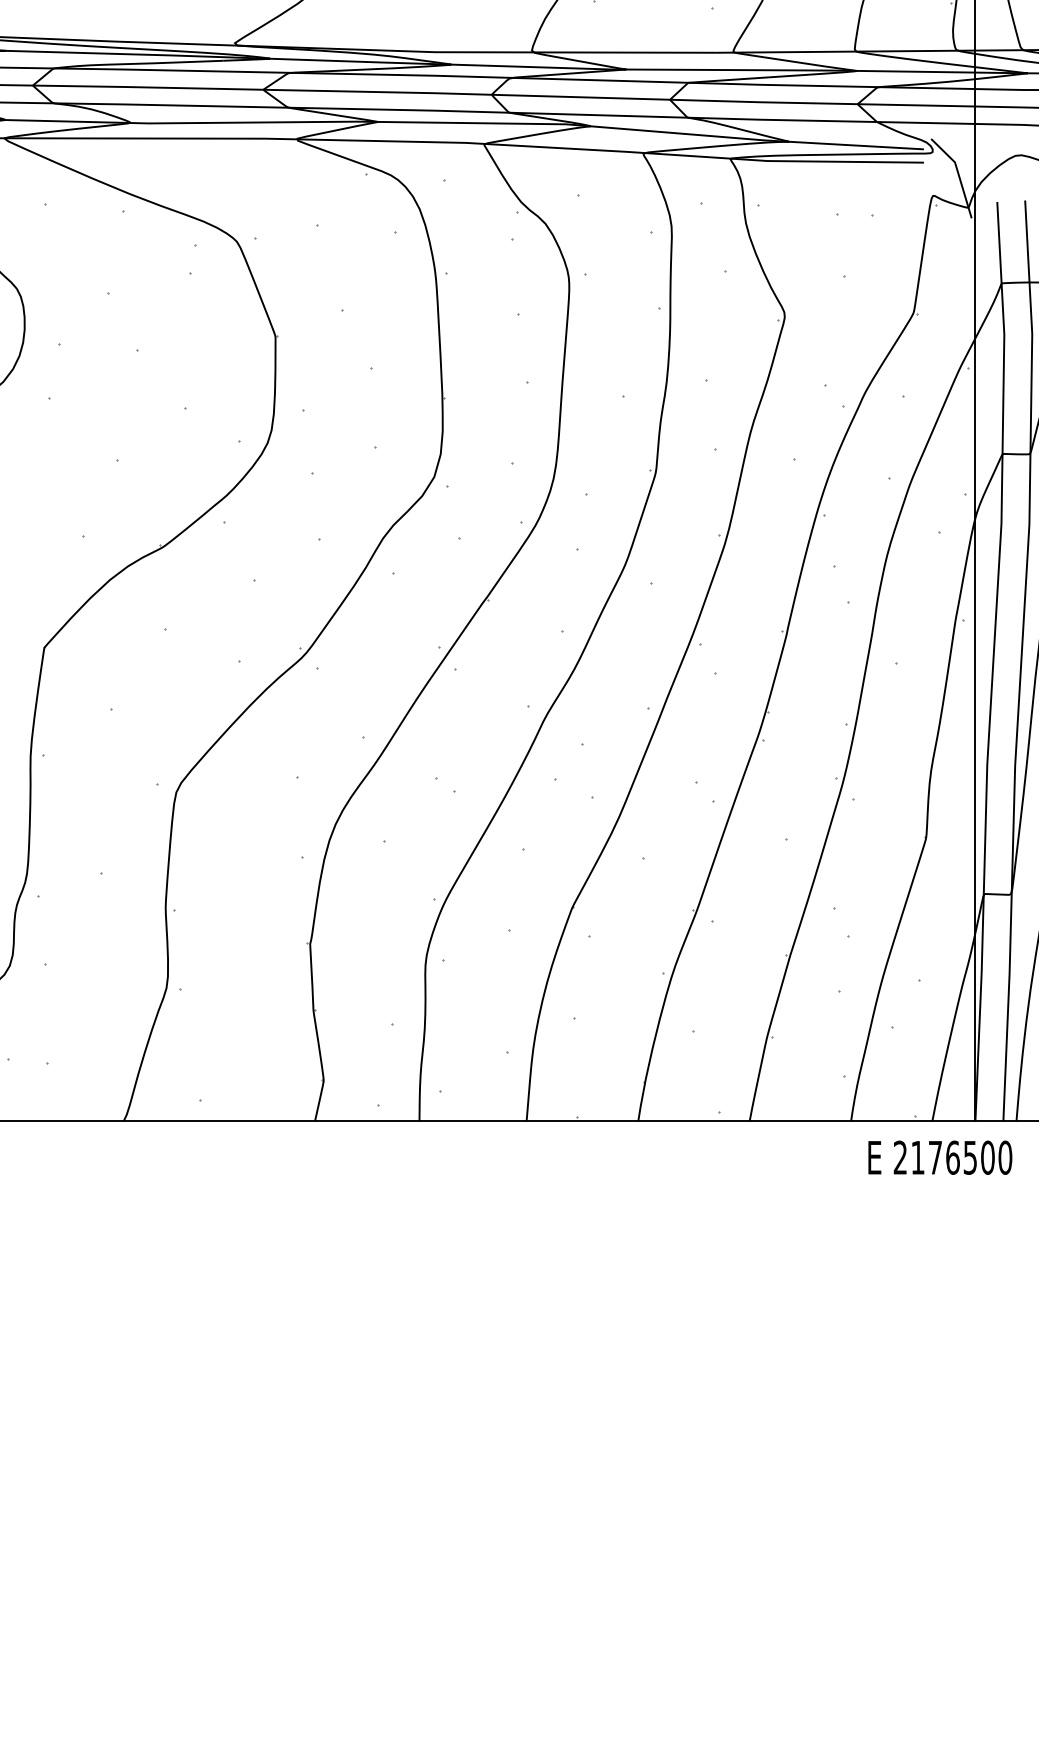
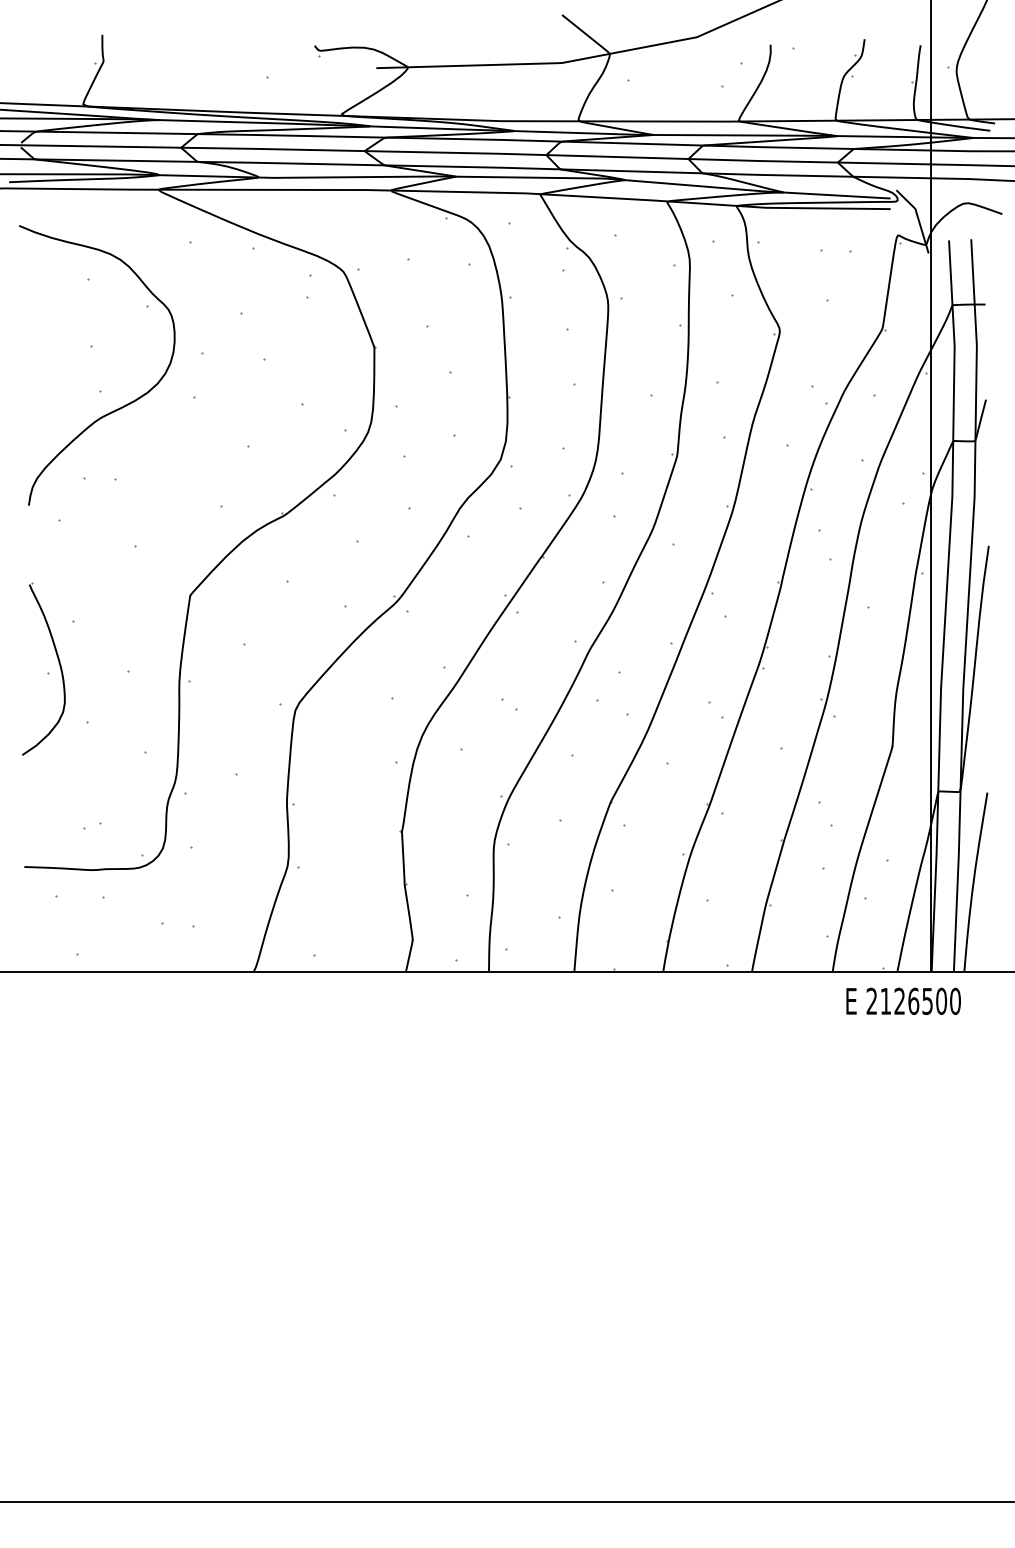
text: (935, 1156) -> (899, 1000), 2176500 -> 2126500

